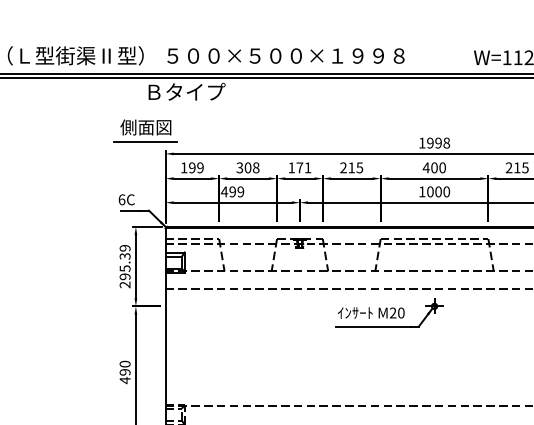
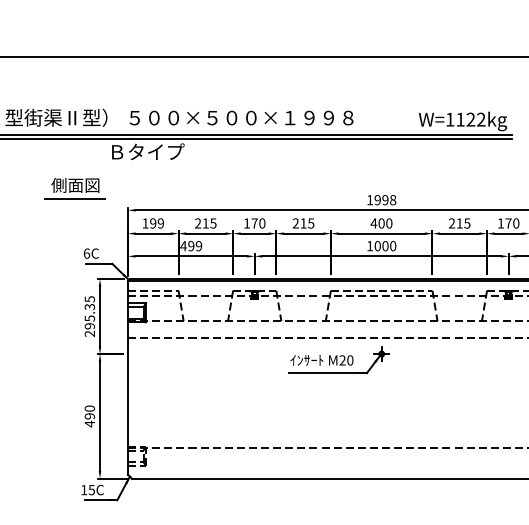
part: (144, 130) -> (74, 188), moved
text: (247, 167) -> (205, 223), 308 -> 215
text: (308, 167) -> (262, 223), 171 -> 170
text: (124, 248) -> (89, 299), 295.39 -> 295.35

